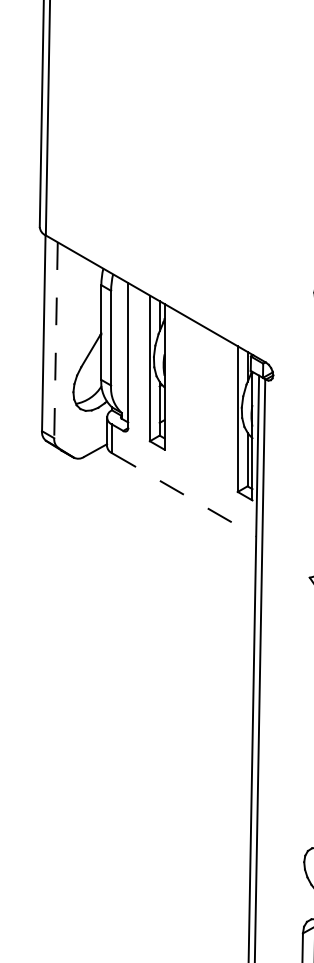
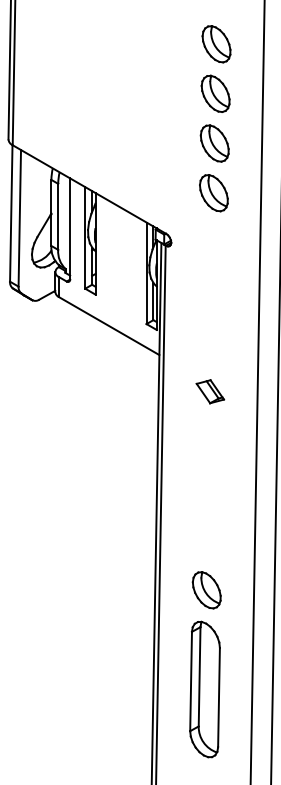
line: (55, 340) -> (19, 218), dashed -> solid
line: (184, 495) -> (109, 326), dashed -> solid

